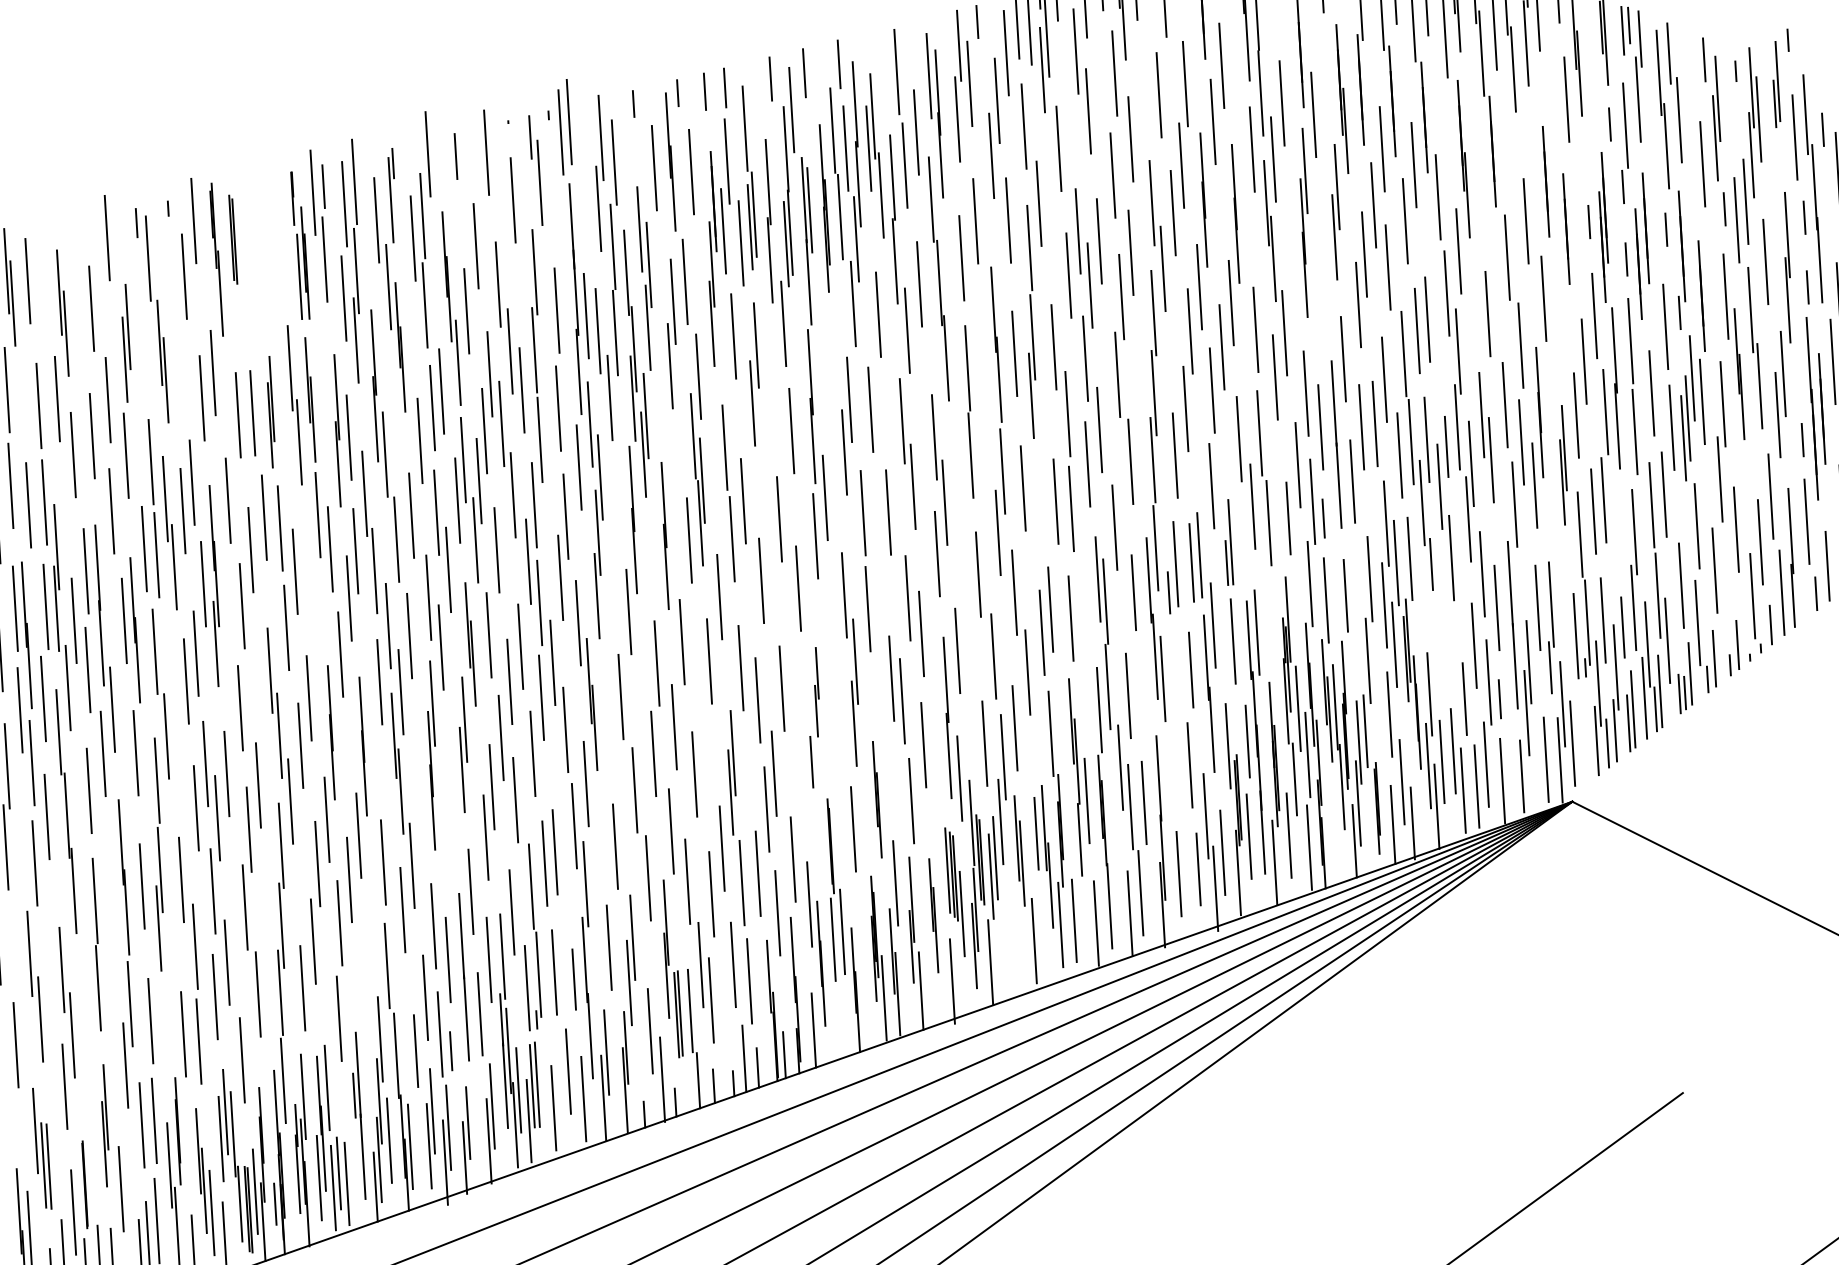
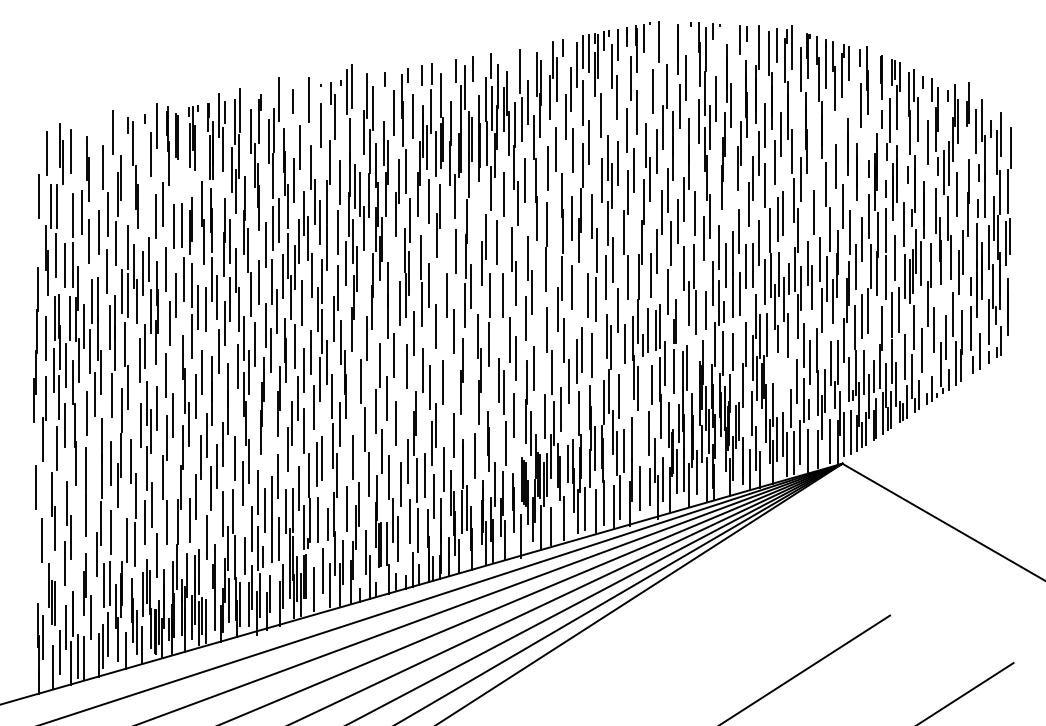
line: (1788, 40) -> (922, 82), moved
part: (265, 239) -> (193, 137), added
line: (1559, 348) -> (849, 232), added
line: (1559, 558) -> (843, 339), added
line: (309, 574) -> (205, 309), added
part: (814, 716) -> (458, 397), size x1.67
line: (1586, 739) -> (851, 432), added
line: (1010, 956) -> (551, 525), added
line: (366, 970) -> (222, 513), added
line: (832, 1027) -> (458, 556), added

